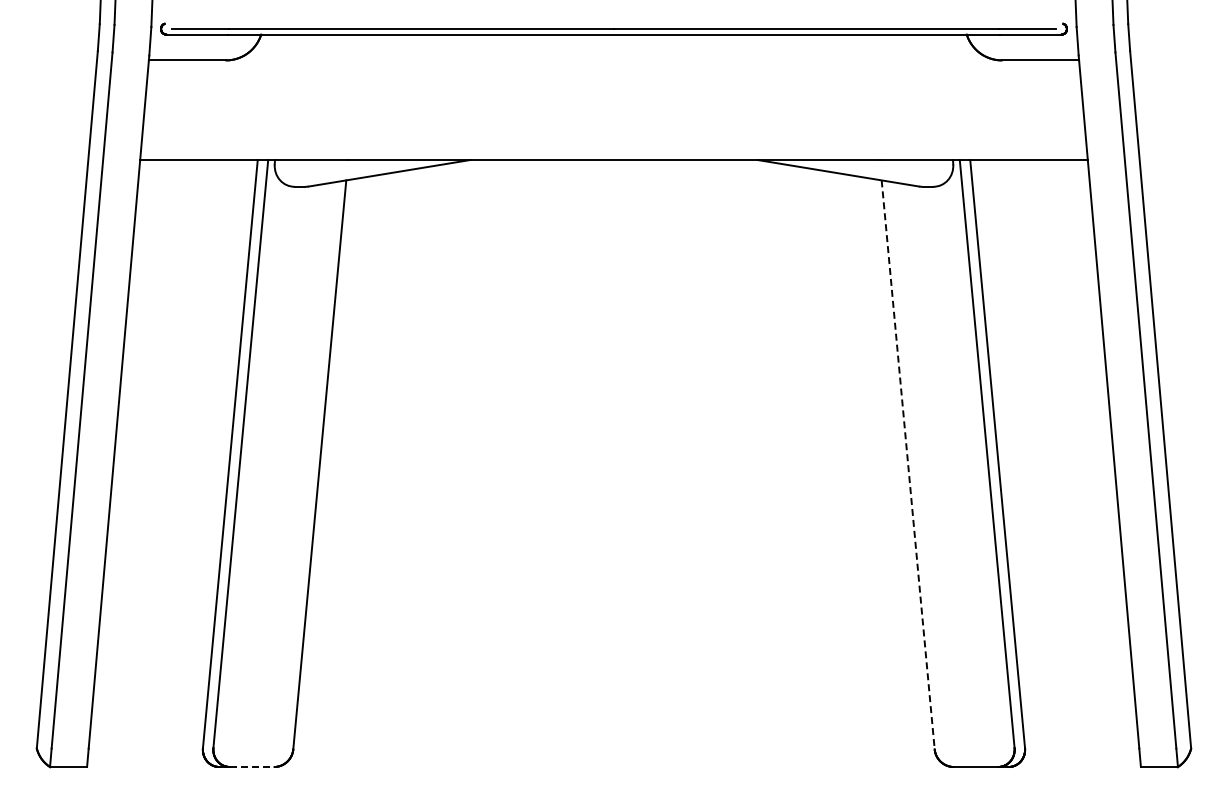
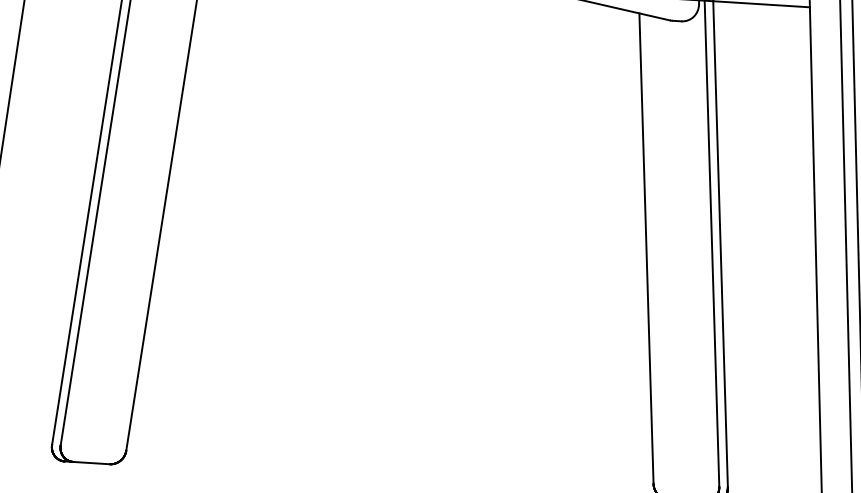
line: (908, 464) -> (646, 248), dashed -> solid
line: (252, 767) -> (91, 463), dashed -> solid

